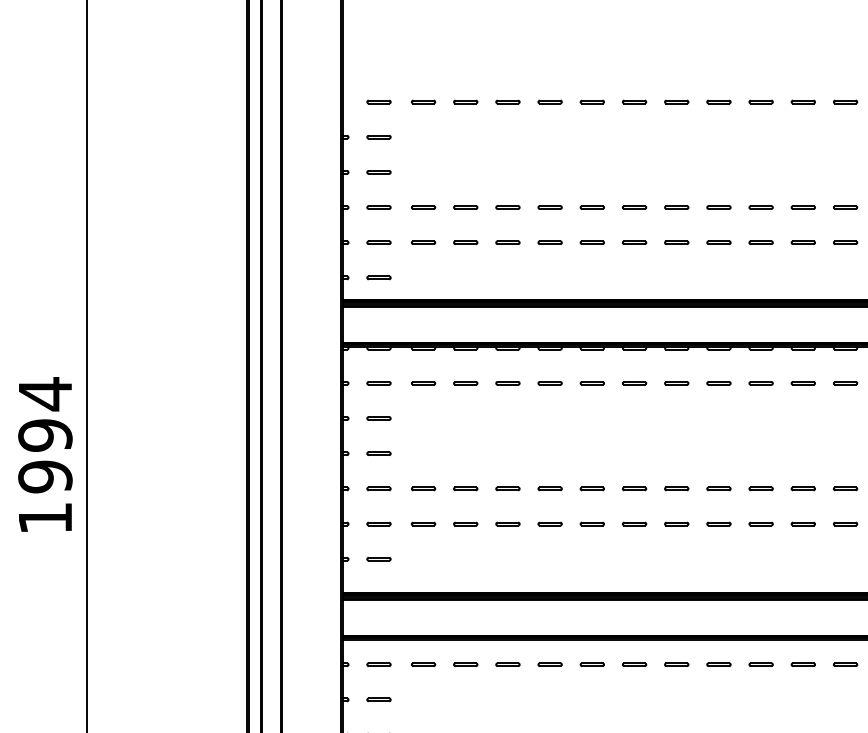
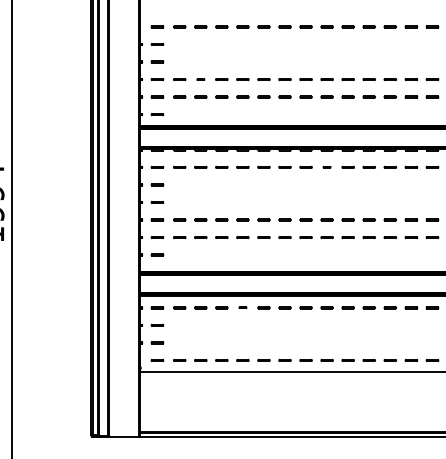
part: (465, 207) -> (200, 79), size x0.6
part: (717, 381) -> (326, 166), size x0.6
part: (549, 664) -> (242, 307), size x0.6

